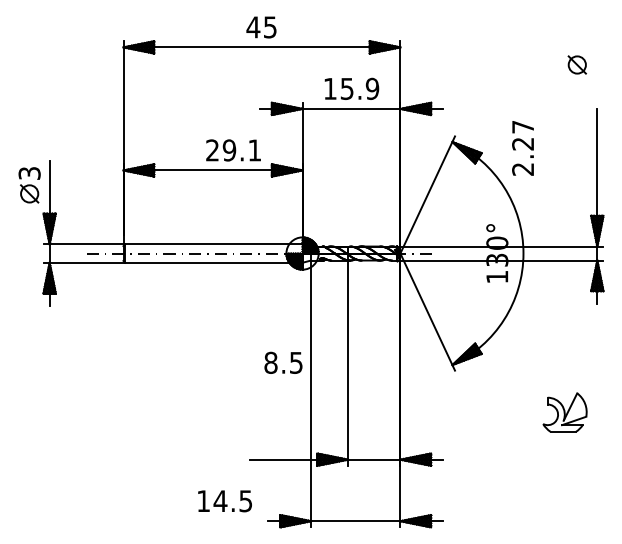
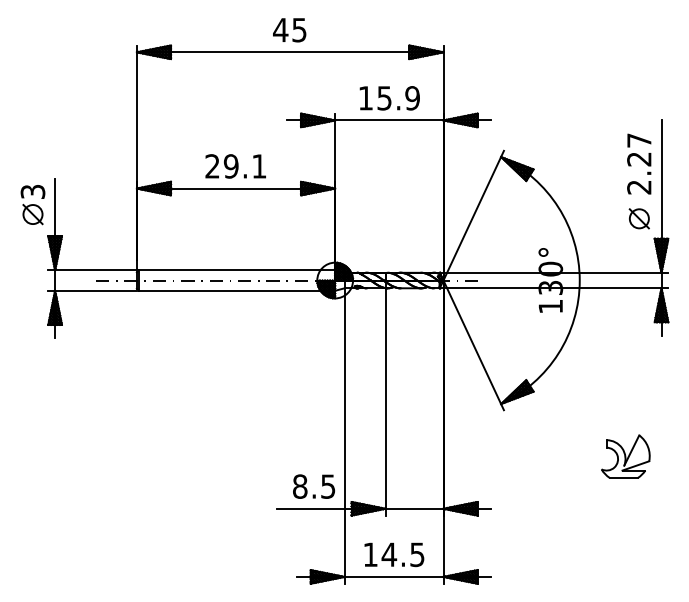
part: (576, 64) -> (638, 218), moved
text: (523, 147) -> (639, 163), moved
text: (233, 150) -> (235, 166), moved
text: (283, 362) -> (313, 486), moved
text: (225, 500) -> (394, 554), moved

